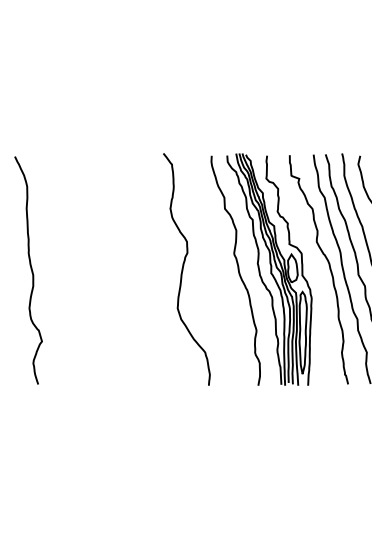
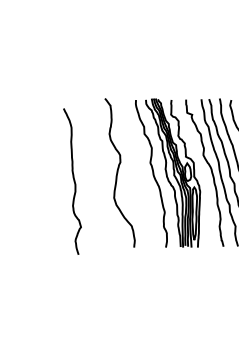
curve: (30, 270) -> (73, 181), moved

